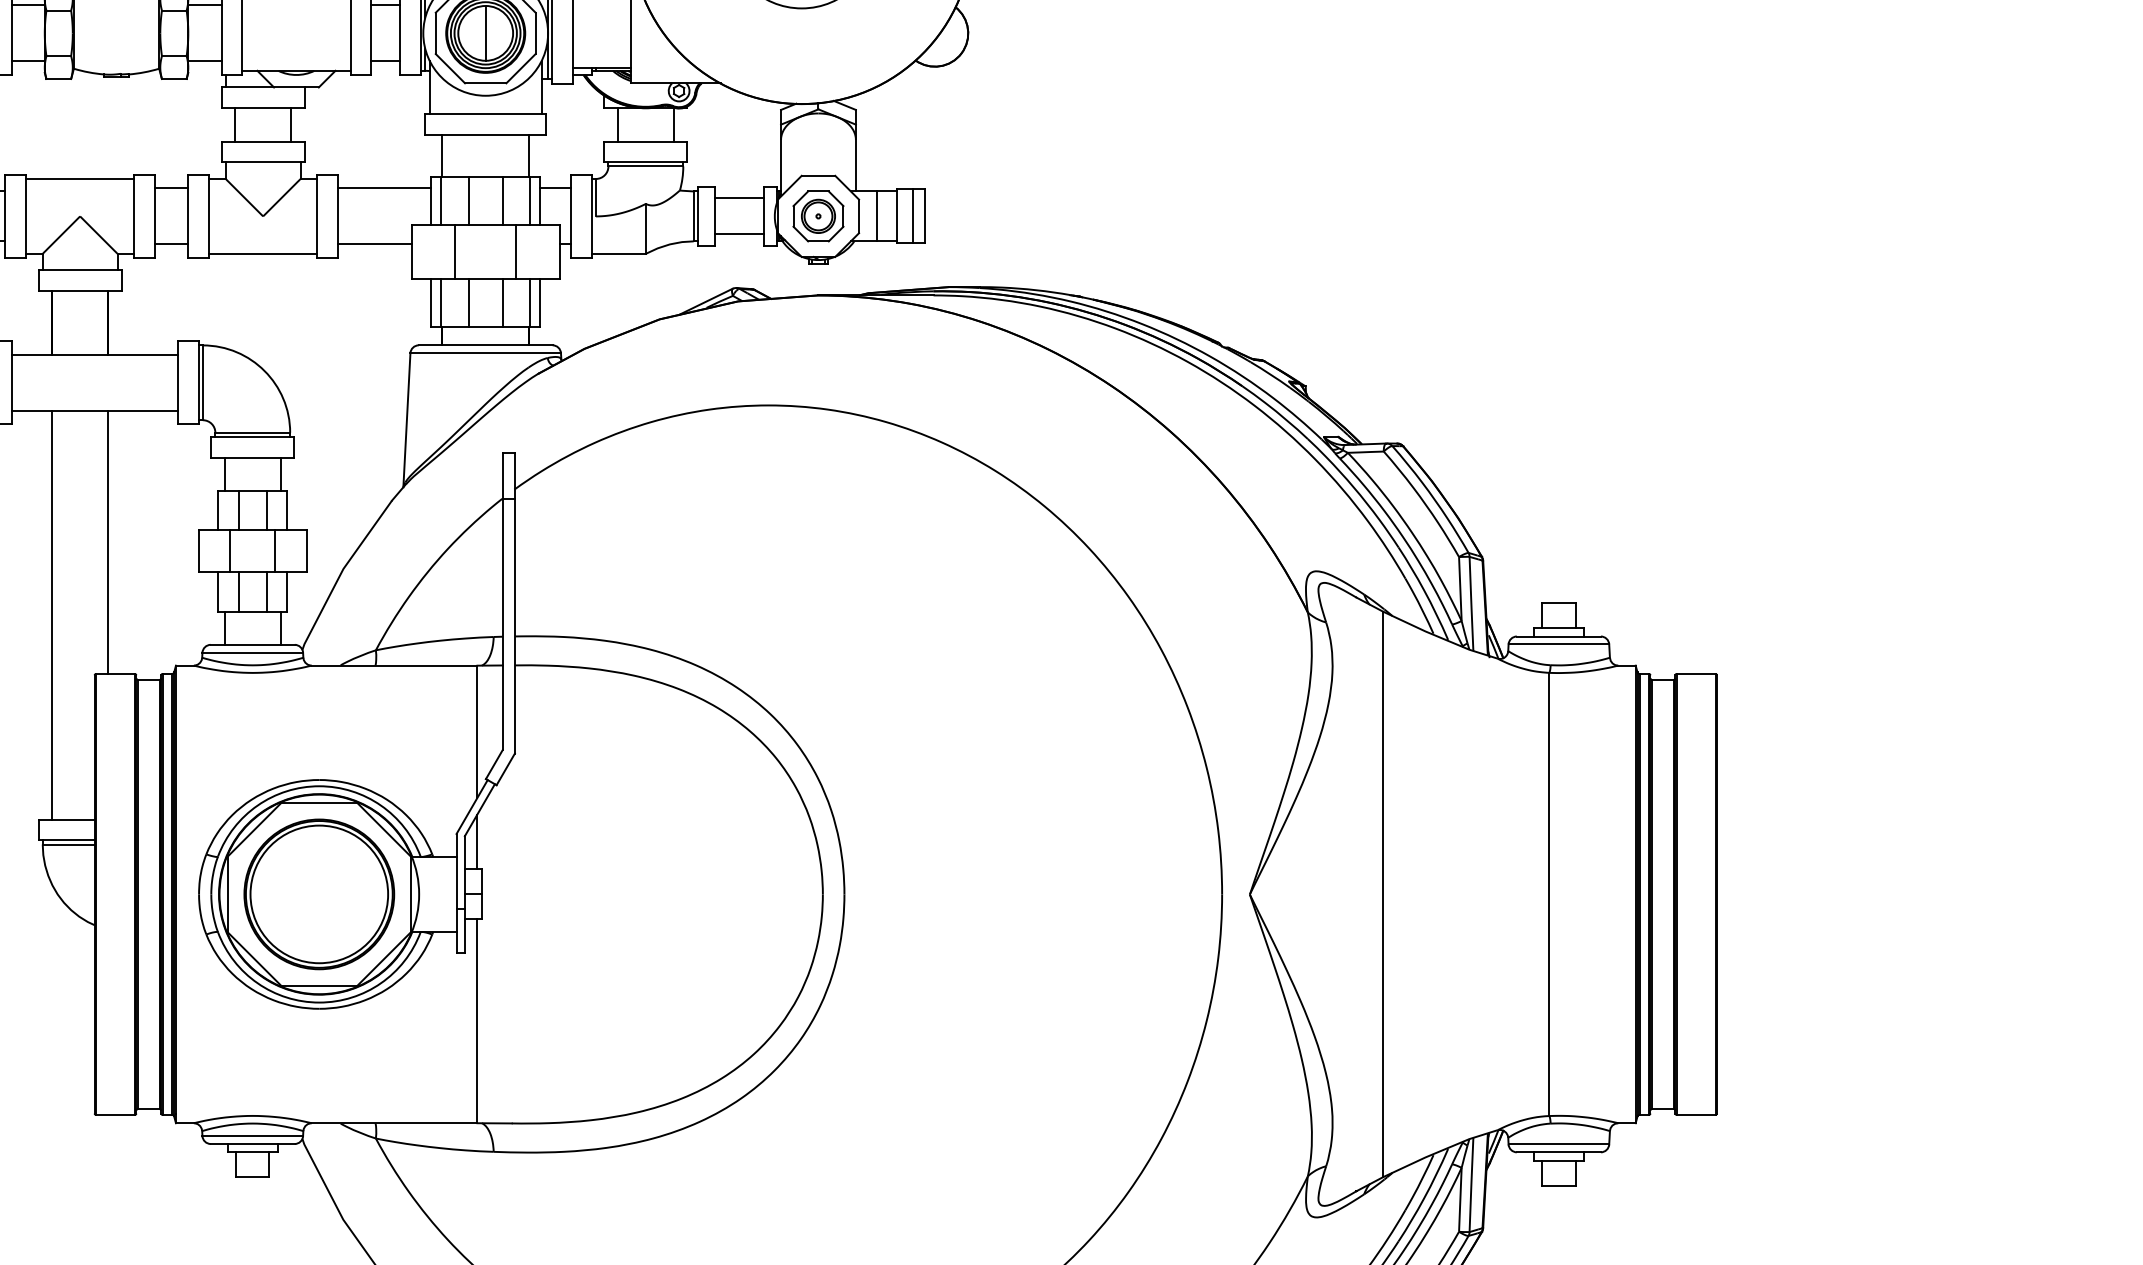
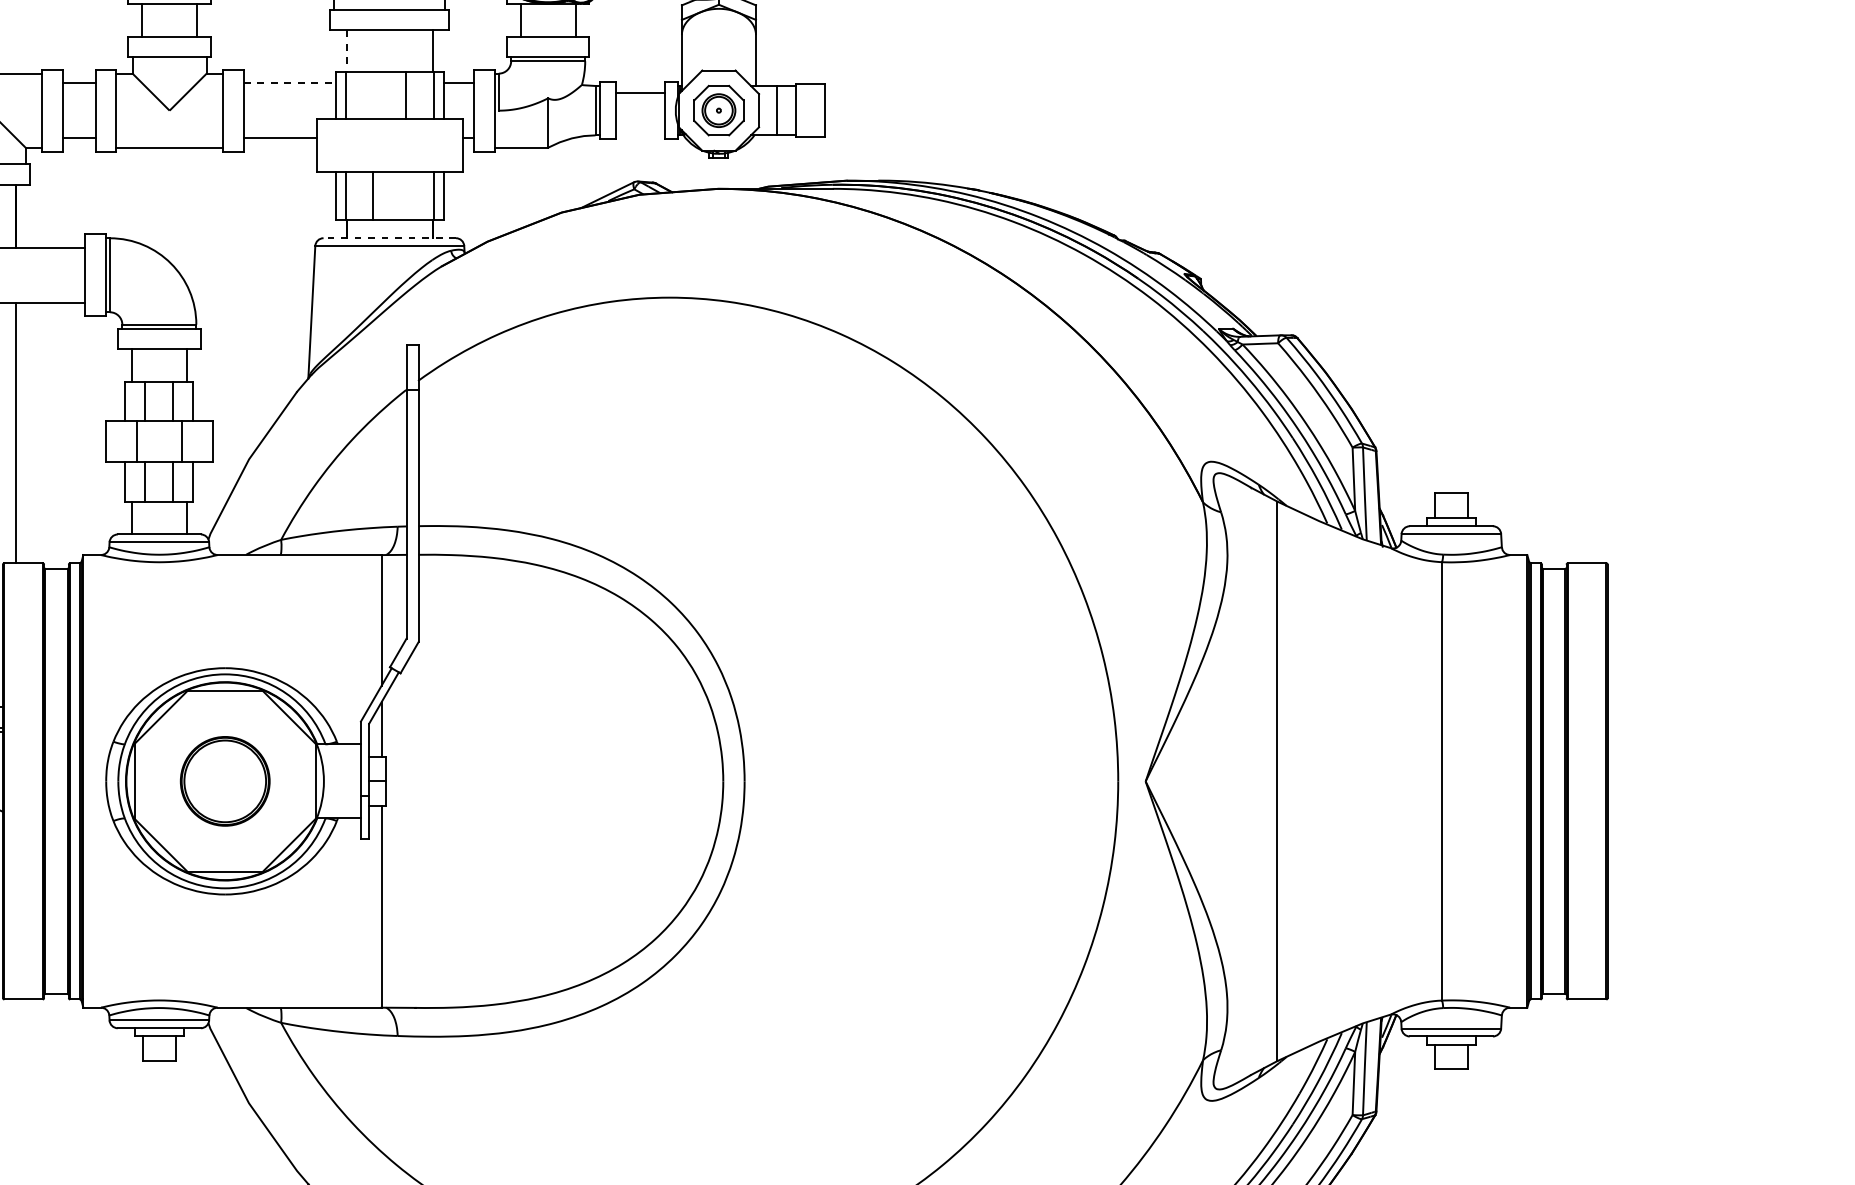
line: (442, 156) -> (347, 51), solid -> dashed
line: (385, 188) -> (290, 83), solid -> dashed
line: (468, 200) -> (372, 94), removed
line: (913, 216) -> (812, 110), removed
line: (739, 234) -> (640, 128), removed
line: (455, 251) -> (359, 145), removed
line: (516, 251) -> (420, 145), removed
line: (502, 302) -> (406, 195), removed
line: (485, 345) -> (389, 238), solid -> dashed
part: (319, 894) -> (225, 781), size x0.6

